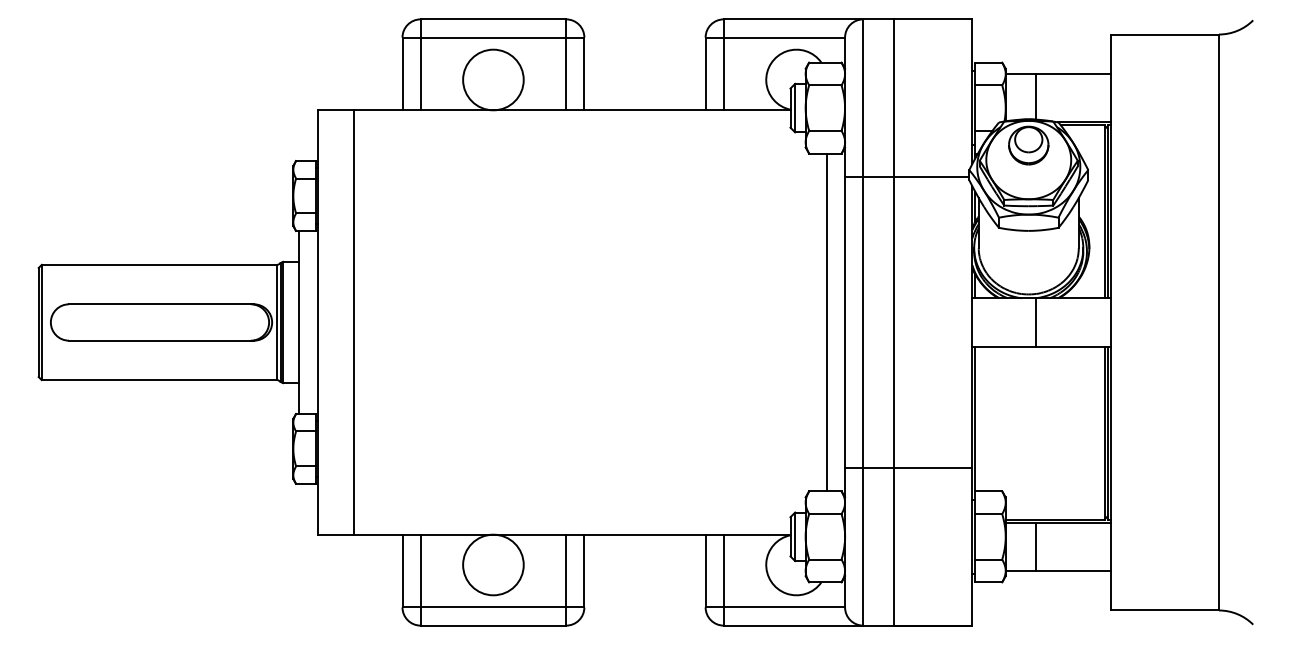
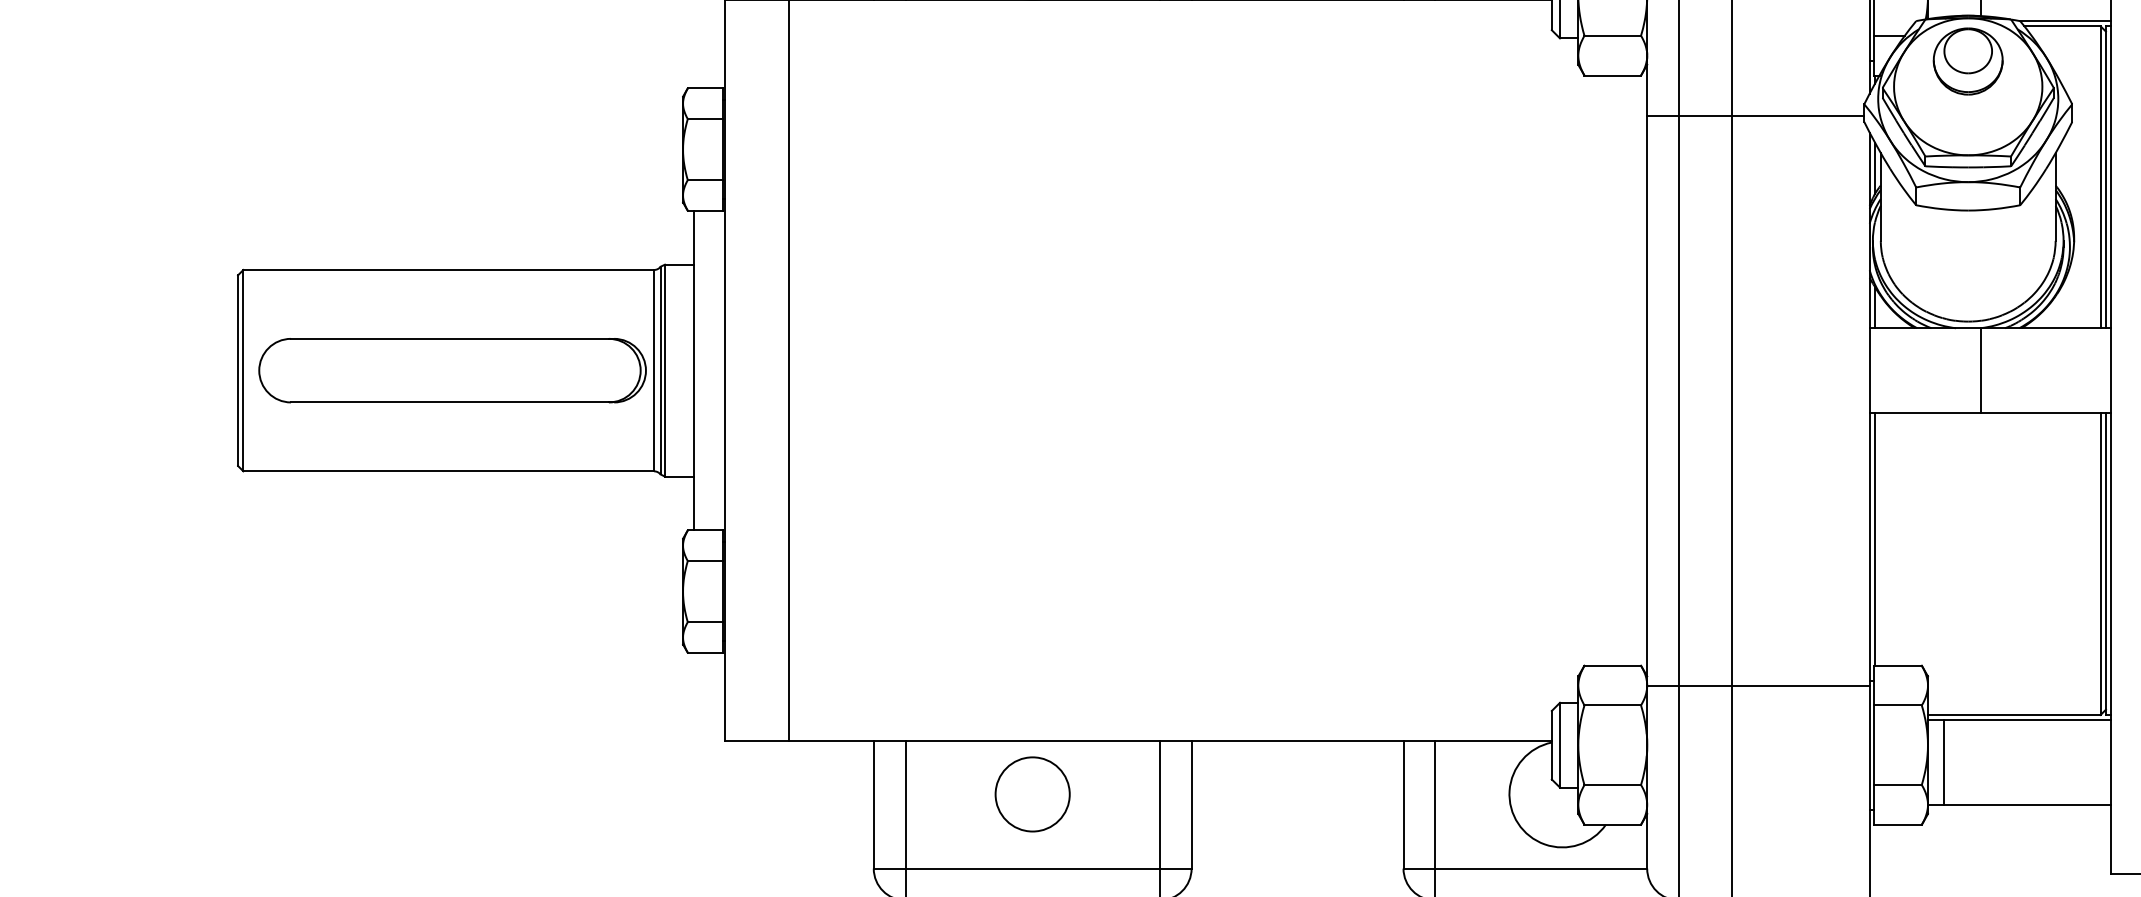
line: (826, 322) -> (1614, 370), removed
line: (908, 468) -> (1758, 686), moved
line: (1036, 546) -> (1945, 762), moved
circle: (493, 564) -> (1032, 793), size x0.7

